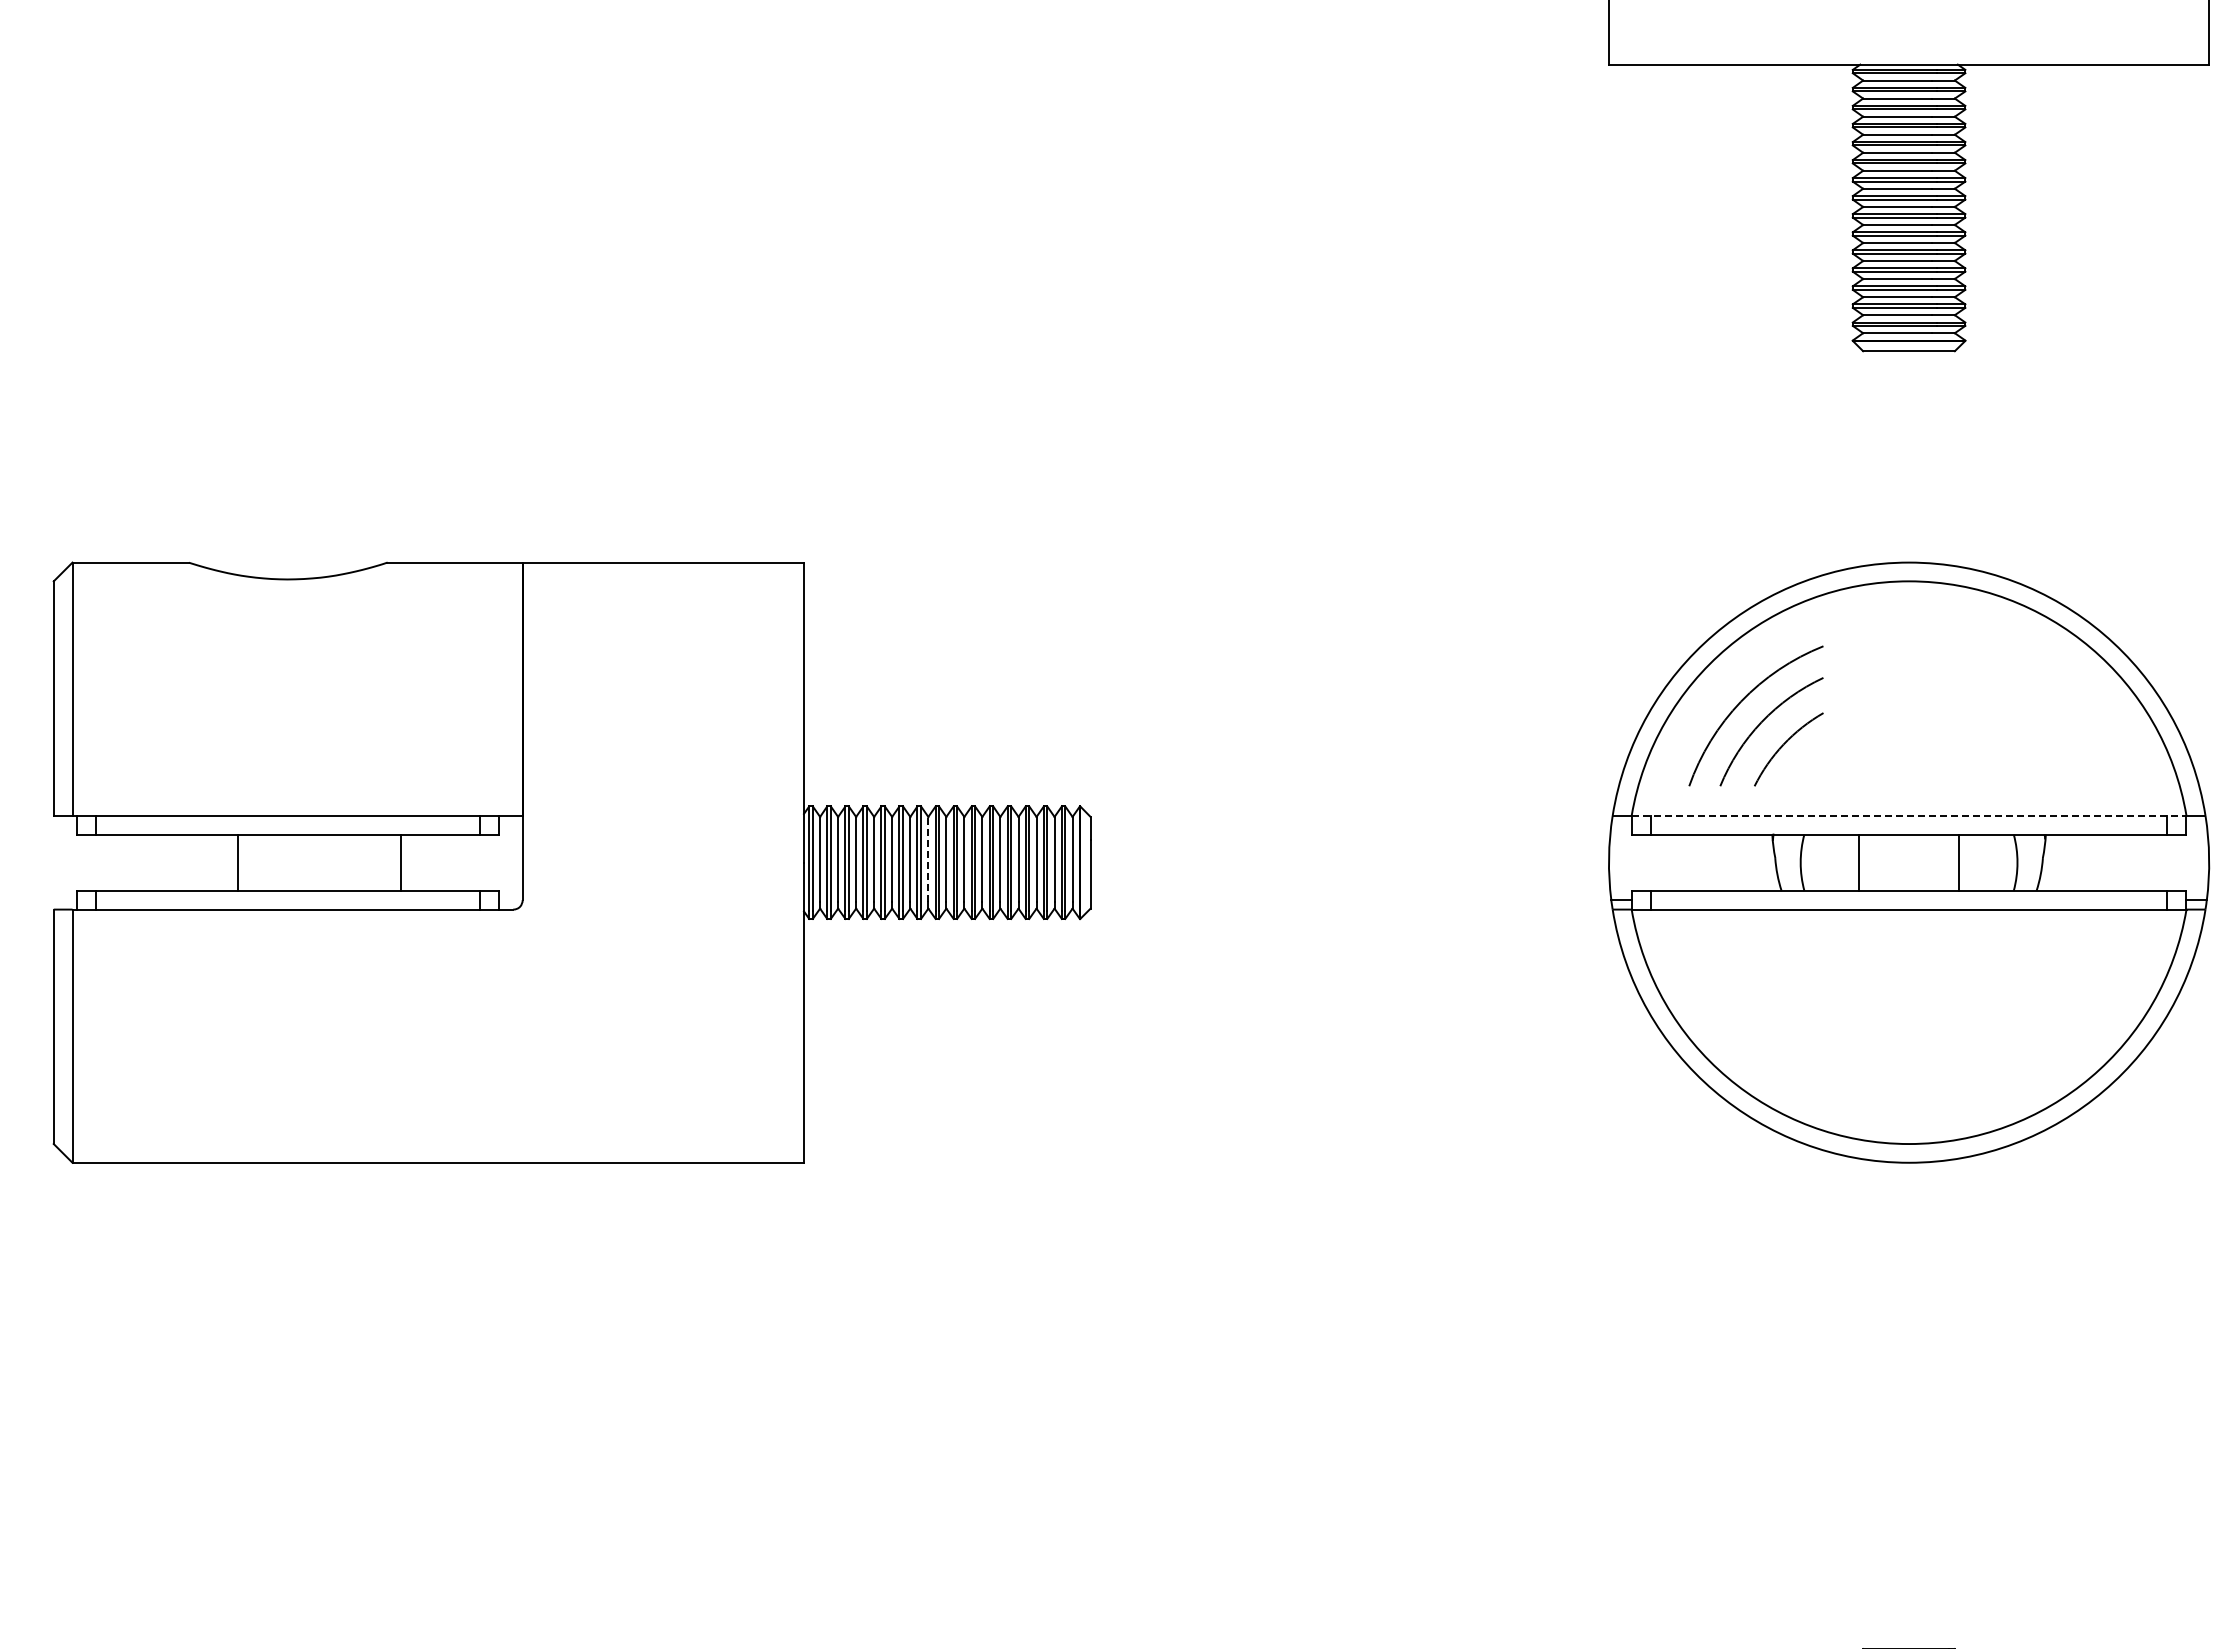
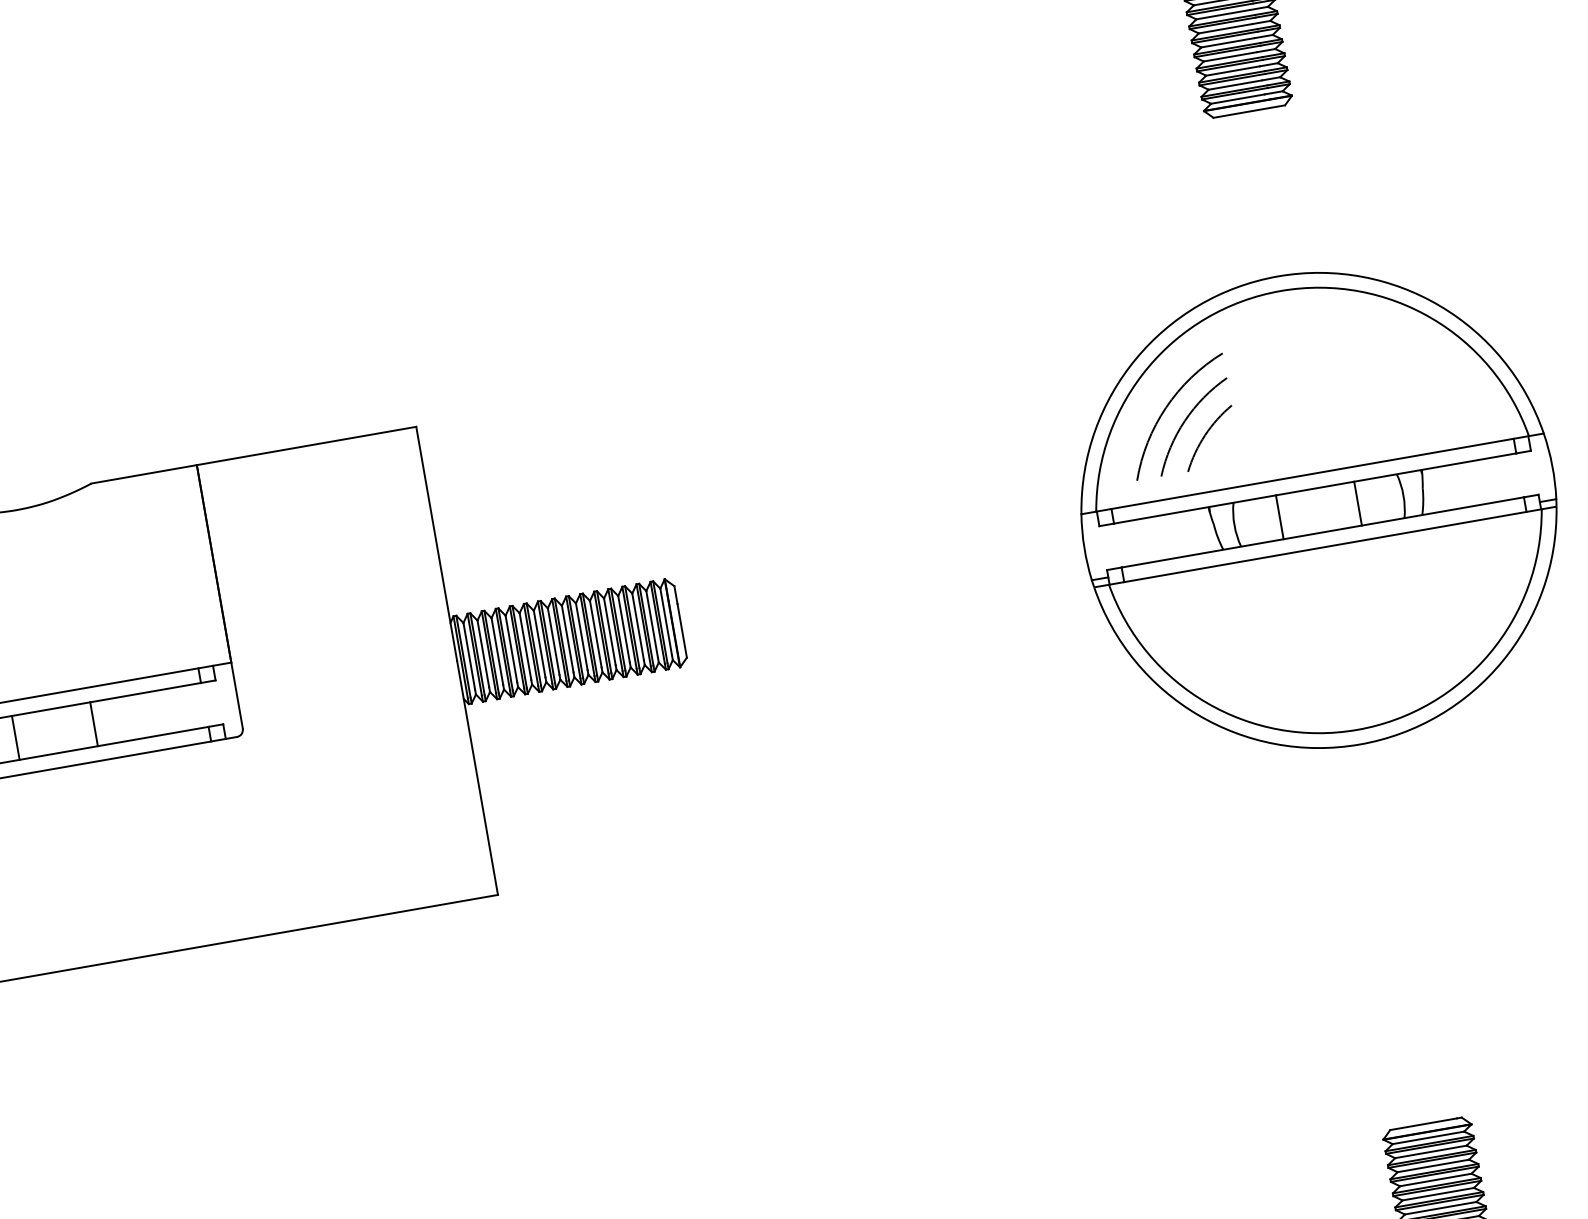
line: (1909, 815) -> (1312, 473), dashed -> solid
line: (928, 859) -> (553, 641), dashed -> solid
line: (401, 862) -> (94, 724), moved

